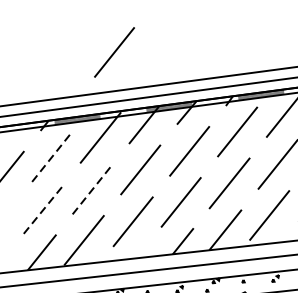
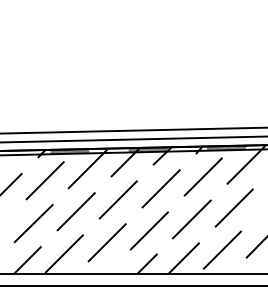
line: (113, 52) -> (106, 98), removed
line: (52, 156) -> (45, 180), dashed -> solid
line: (93, 189) -> (76, 211), dashed -> solid
line: (45, 208) -> (34, 223), dashed -> solid

